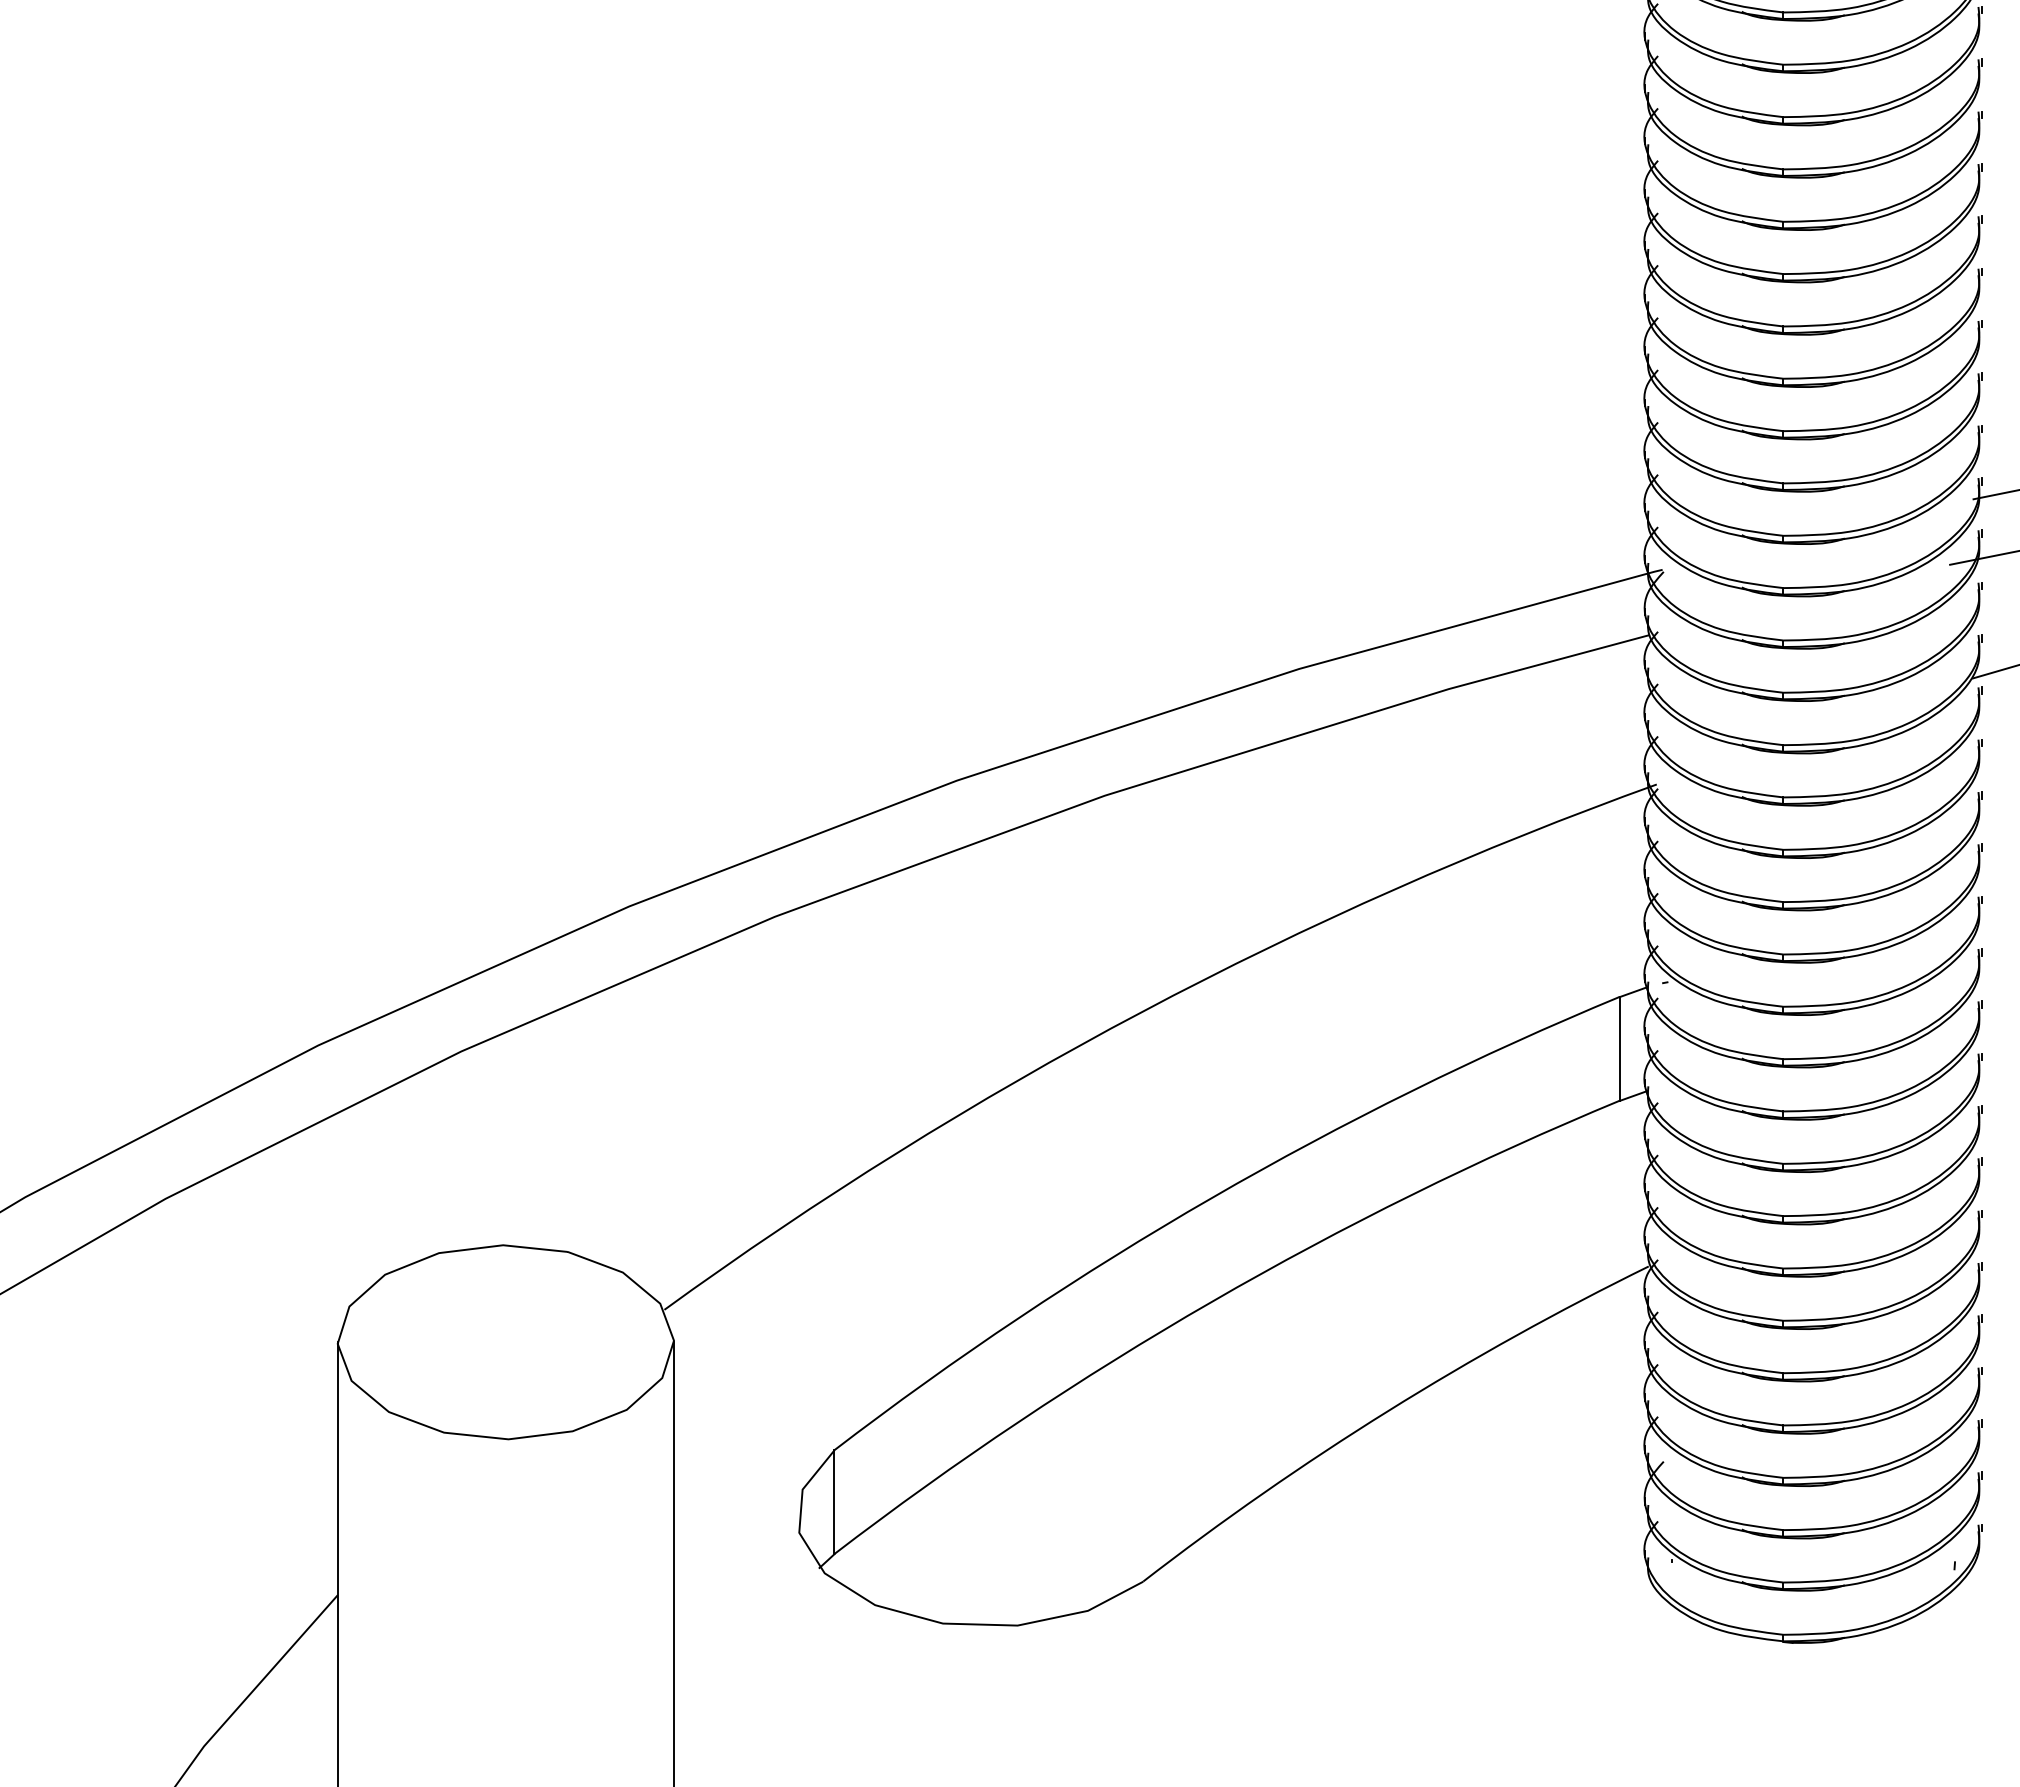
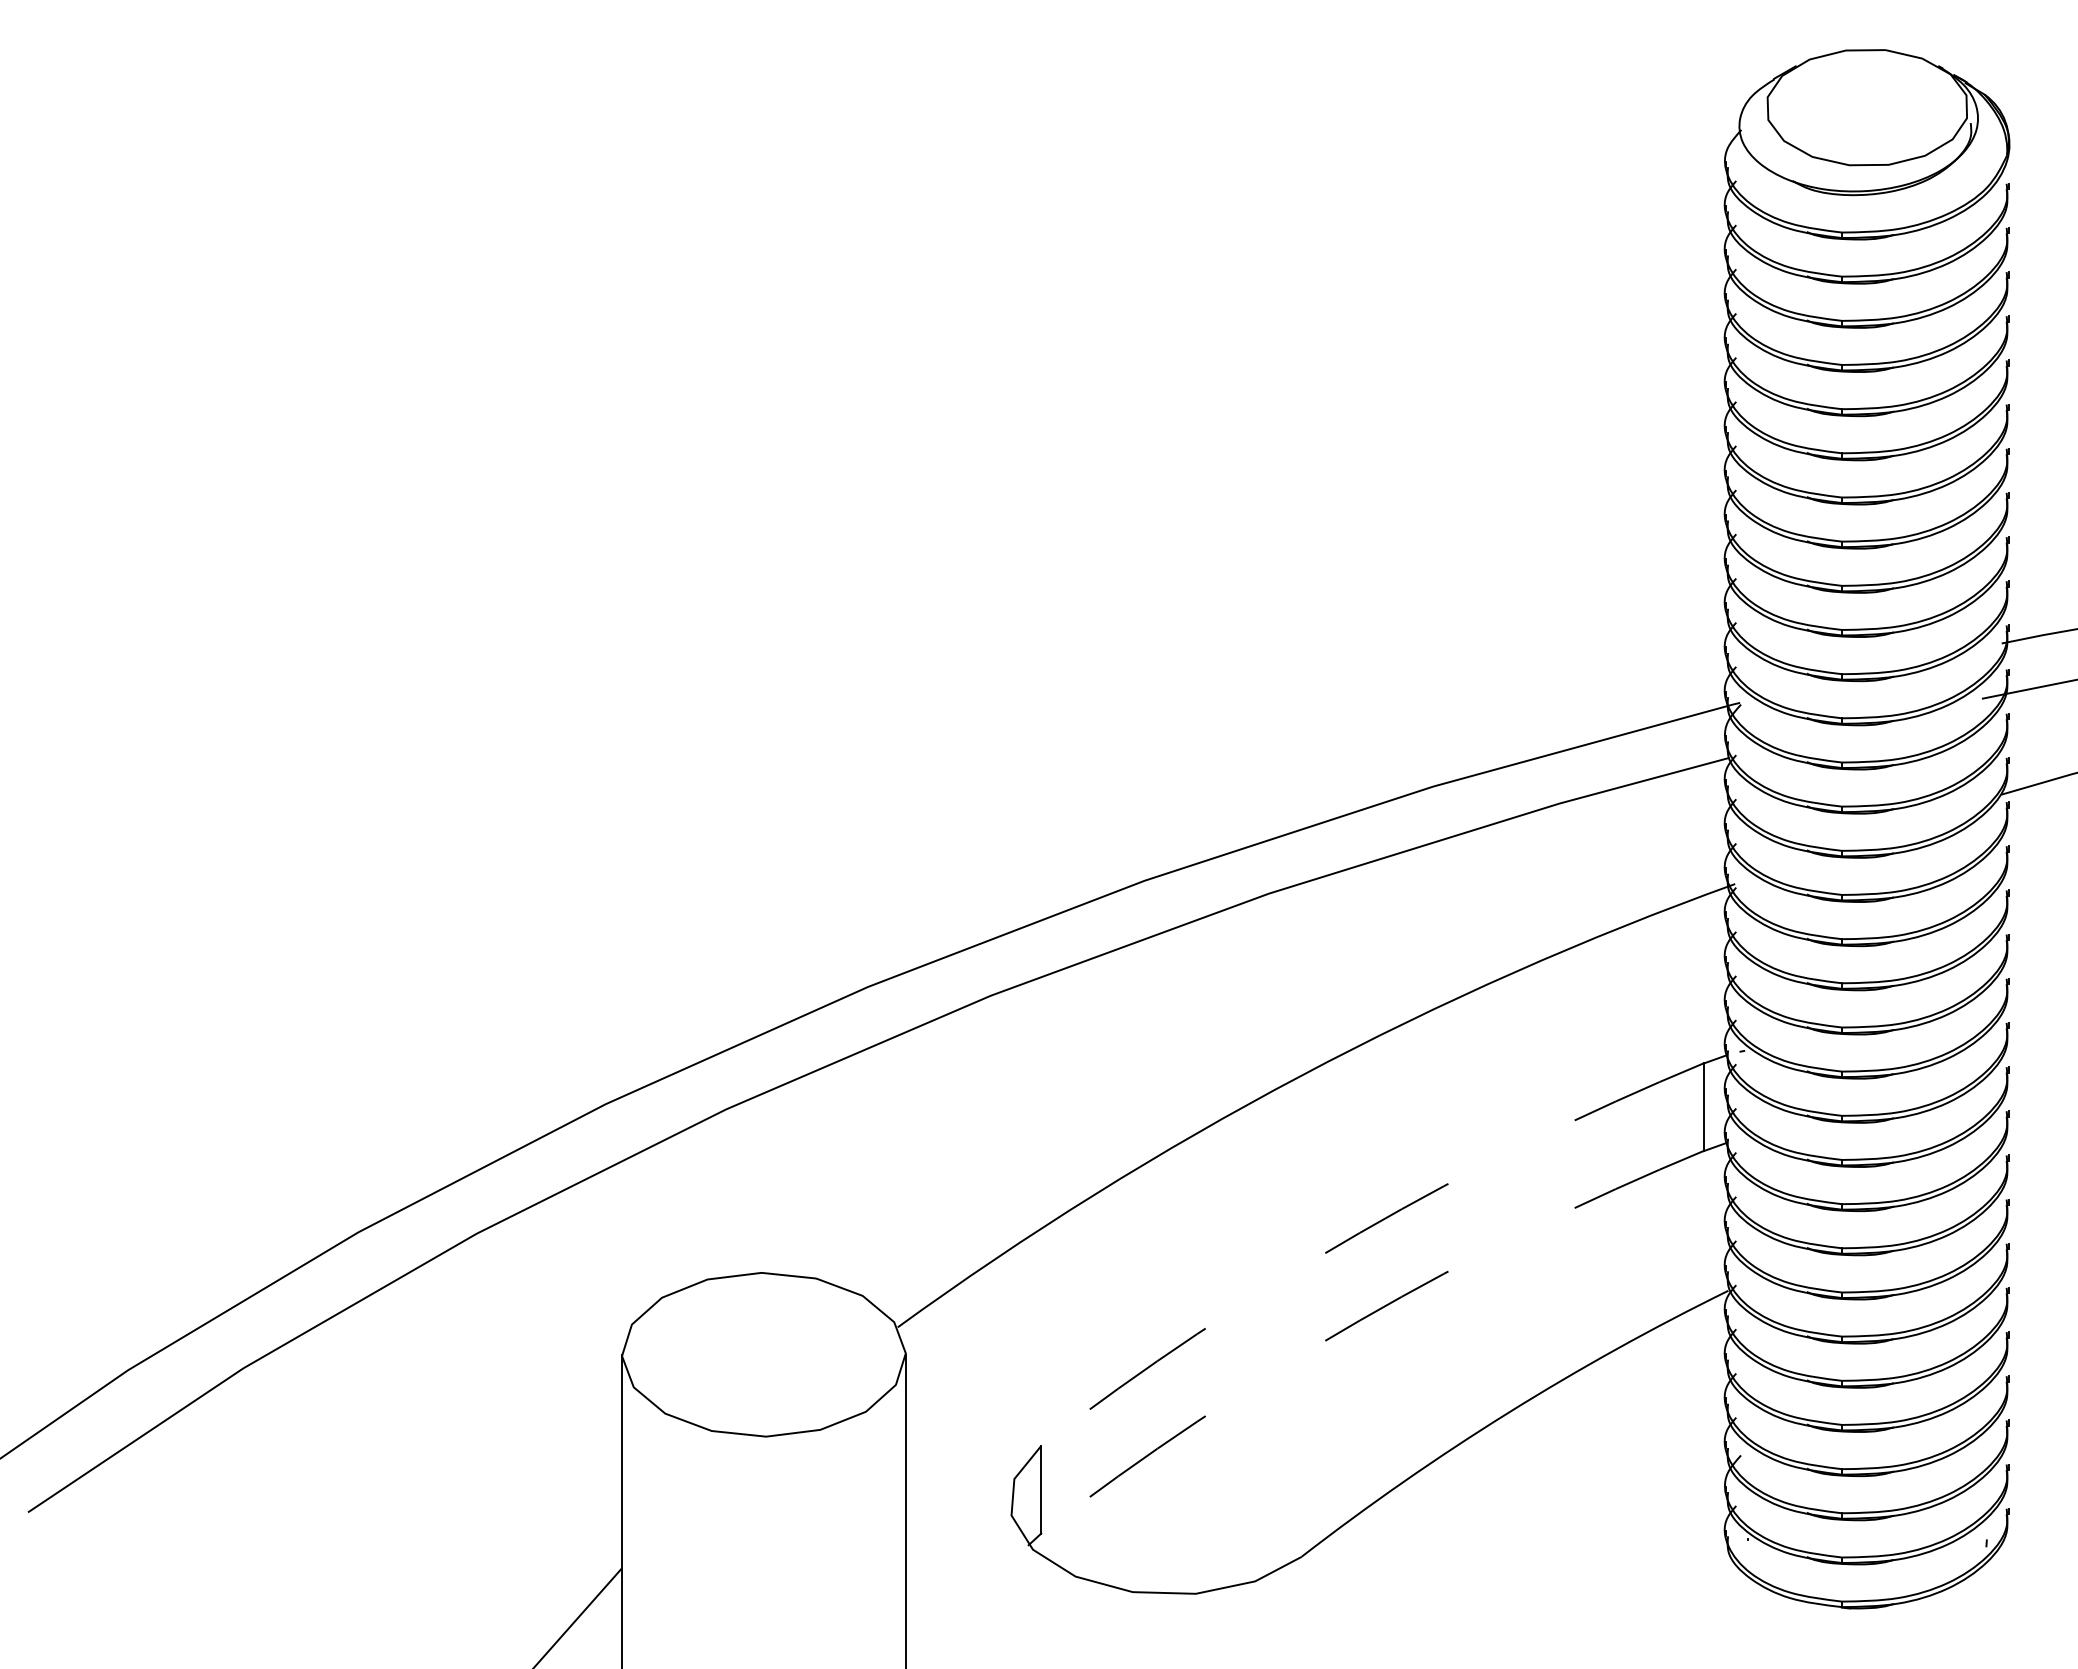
arc: (1211, 1197) -> (1359, 1232), solid -> dashed
arc: (1211, 1301) -> (1359, 1320), solid -> dashed

